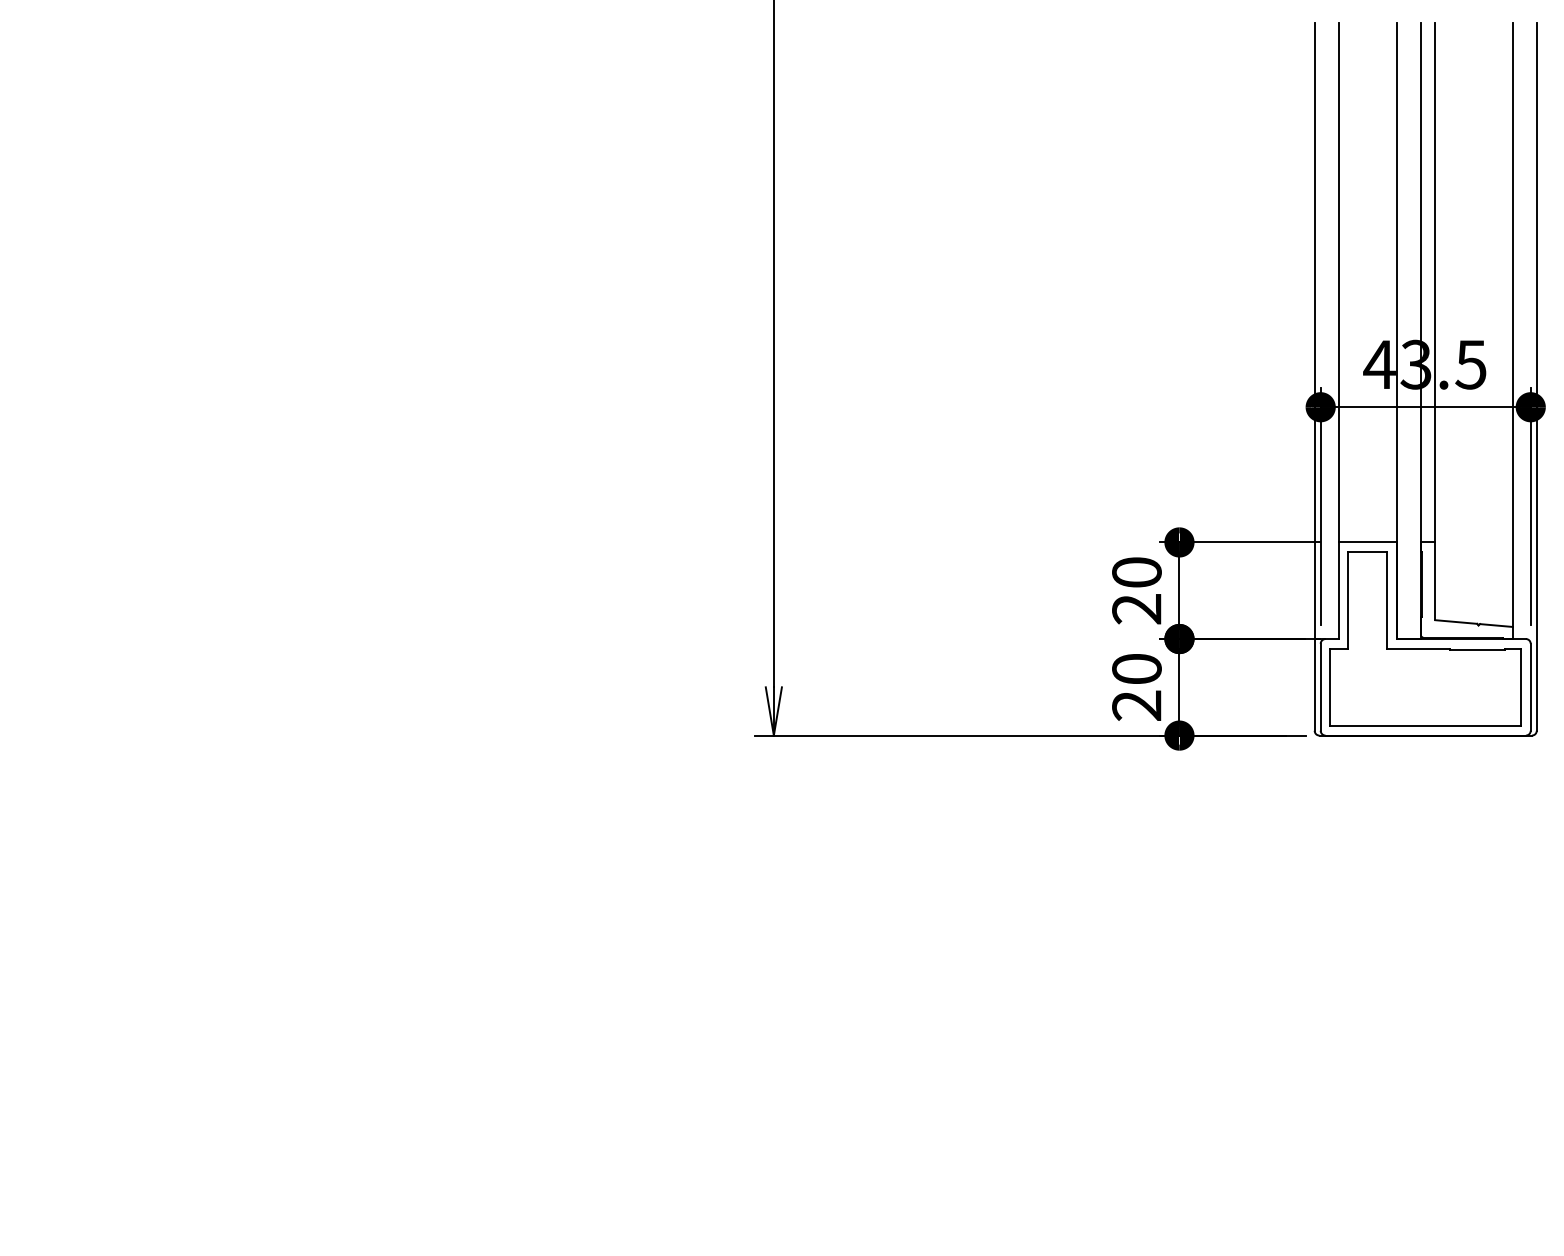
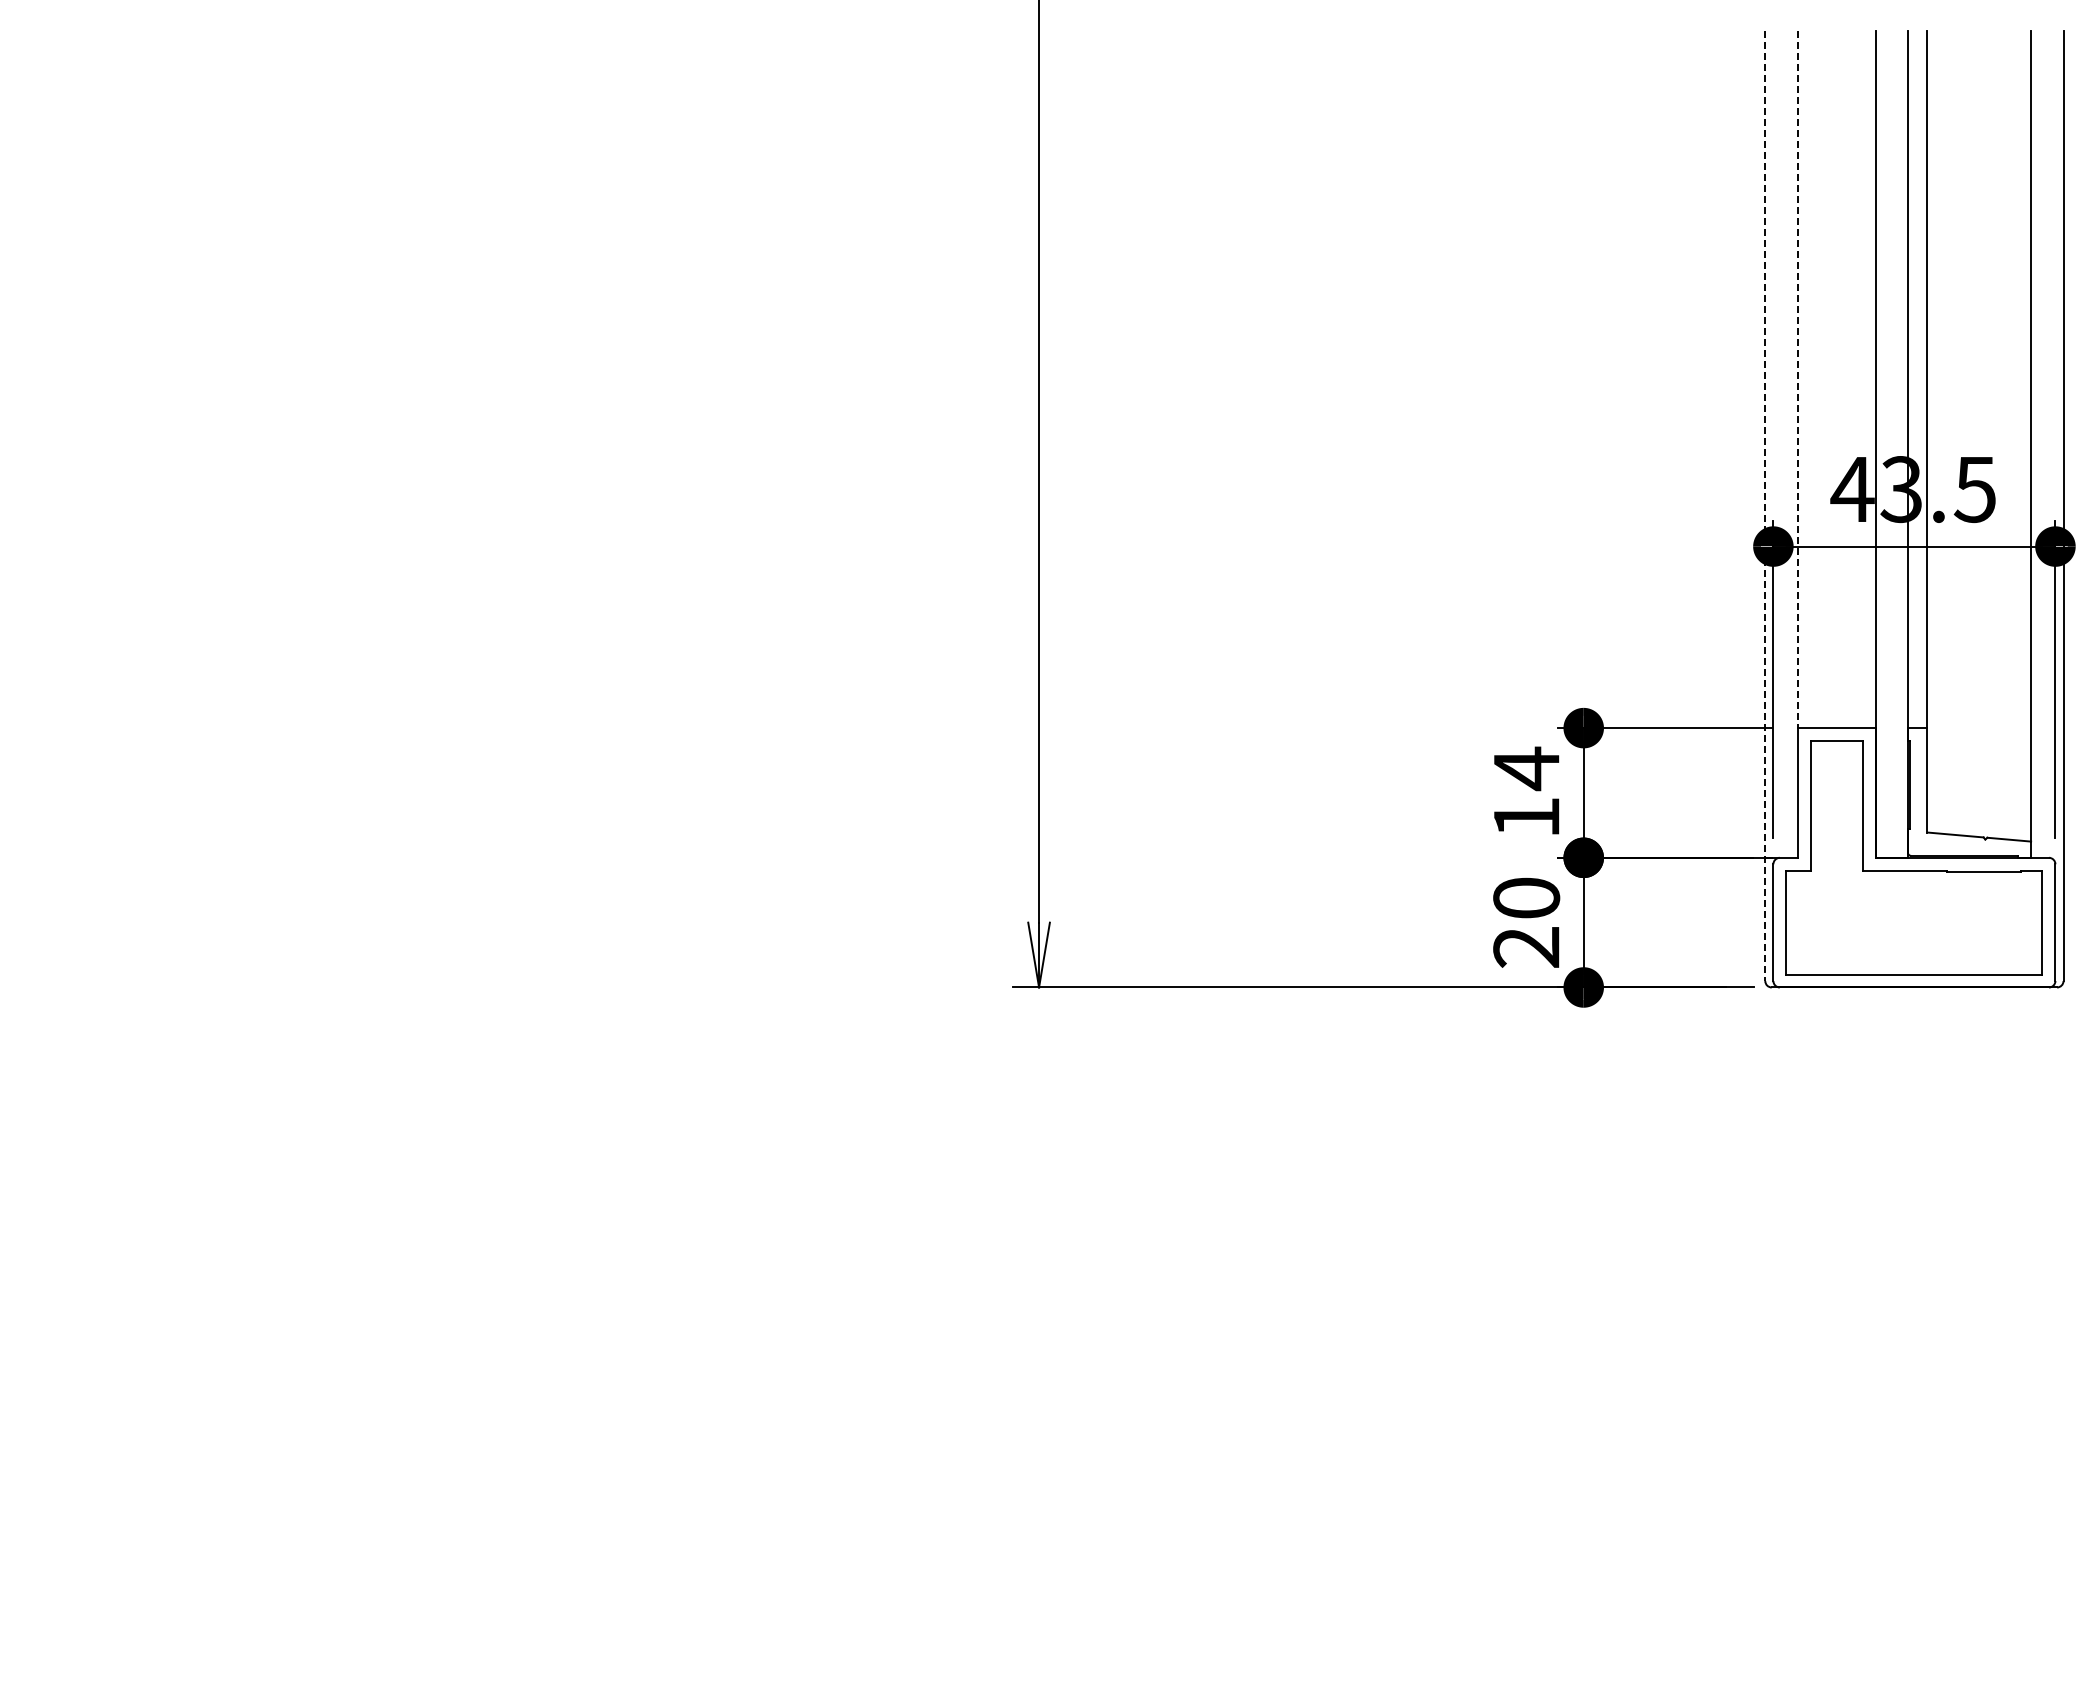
line: (1338, 282) -> (1797, 379), solid -> dashed
line: (1314, 377) -> (1765, 506), solid -> dashed
text: (1136, 590) -> (1526, 792), 20 -> 14

